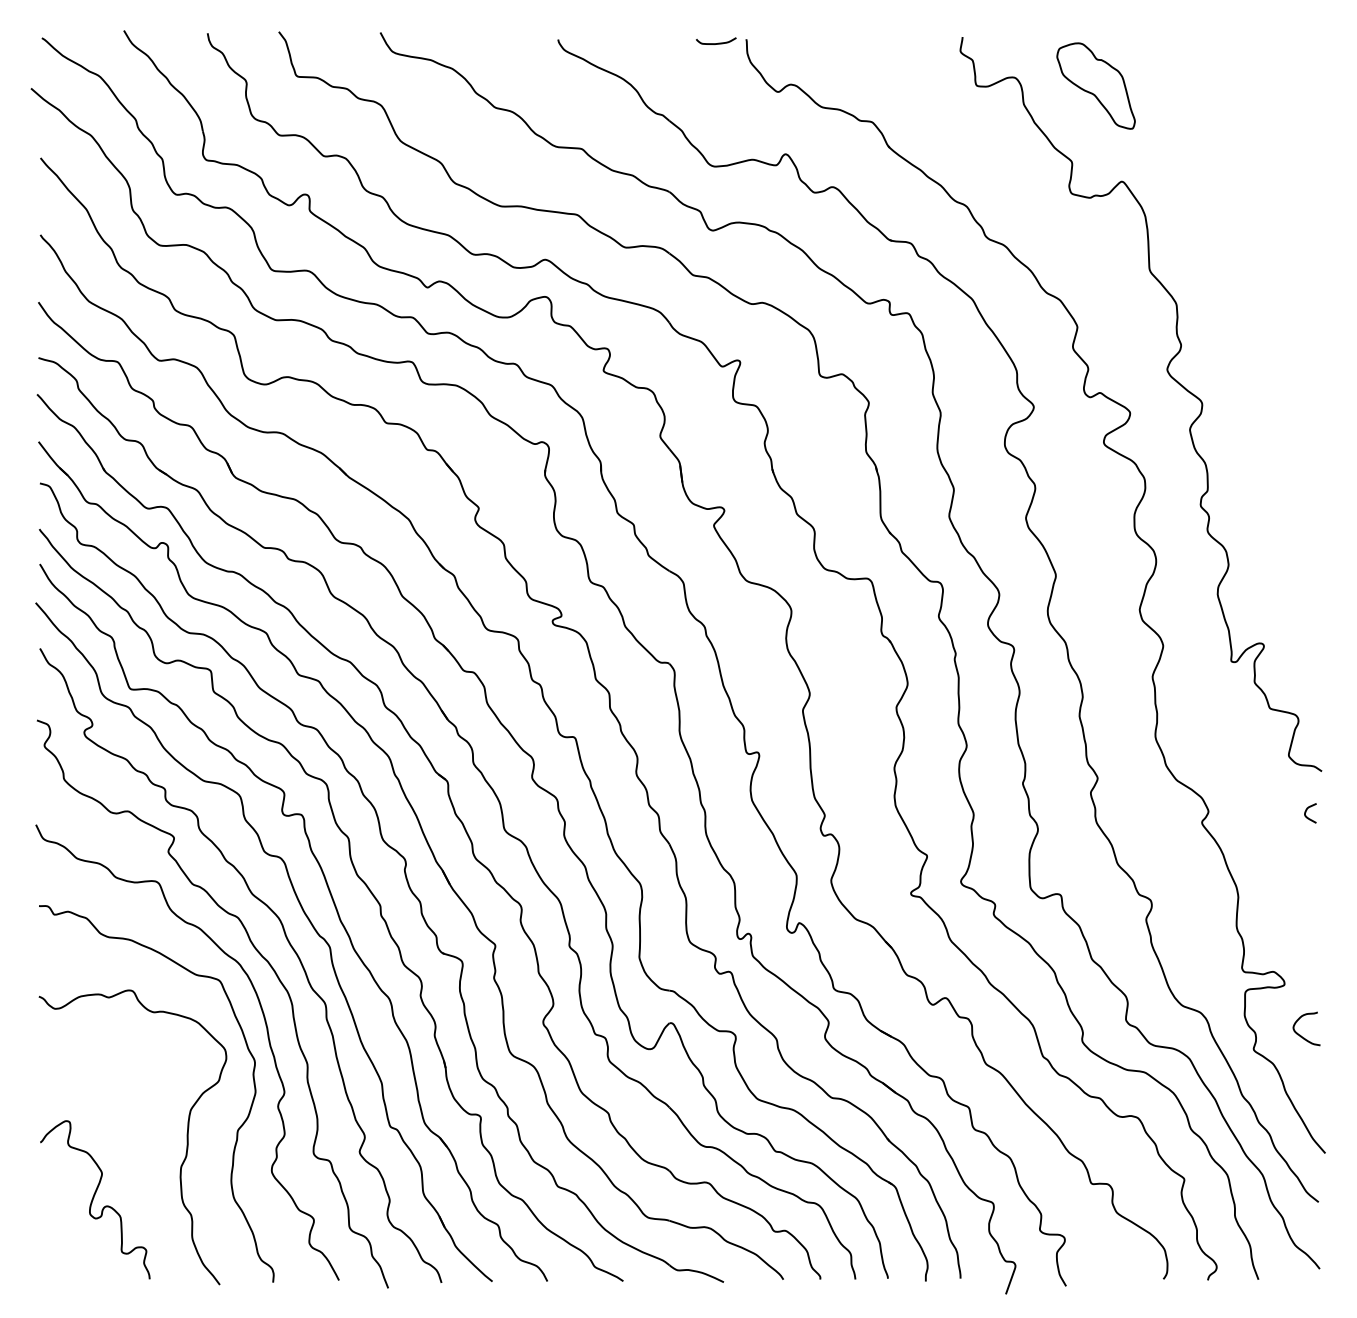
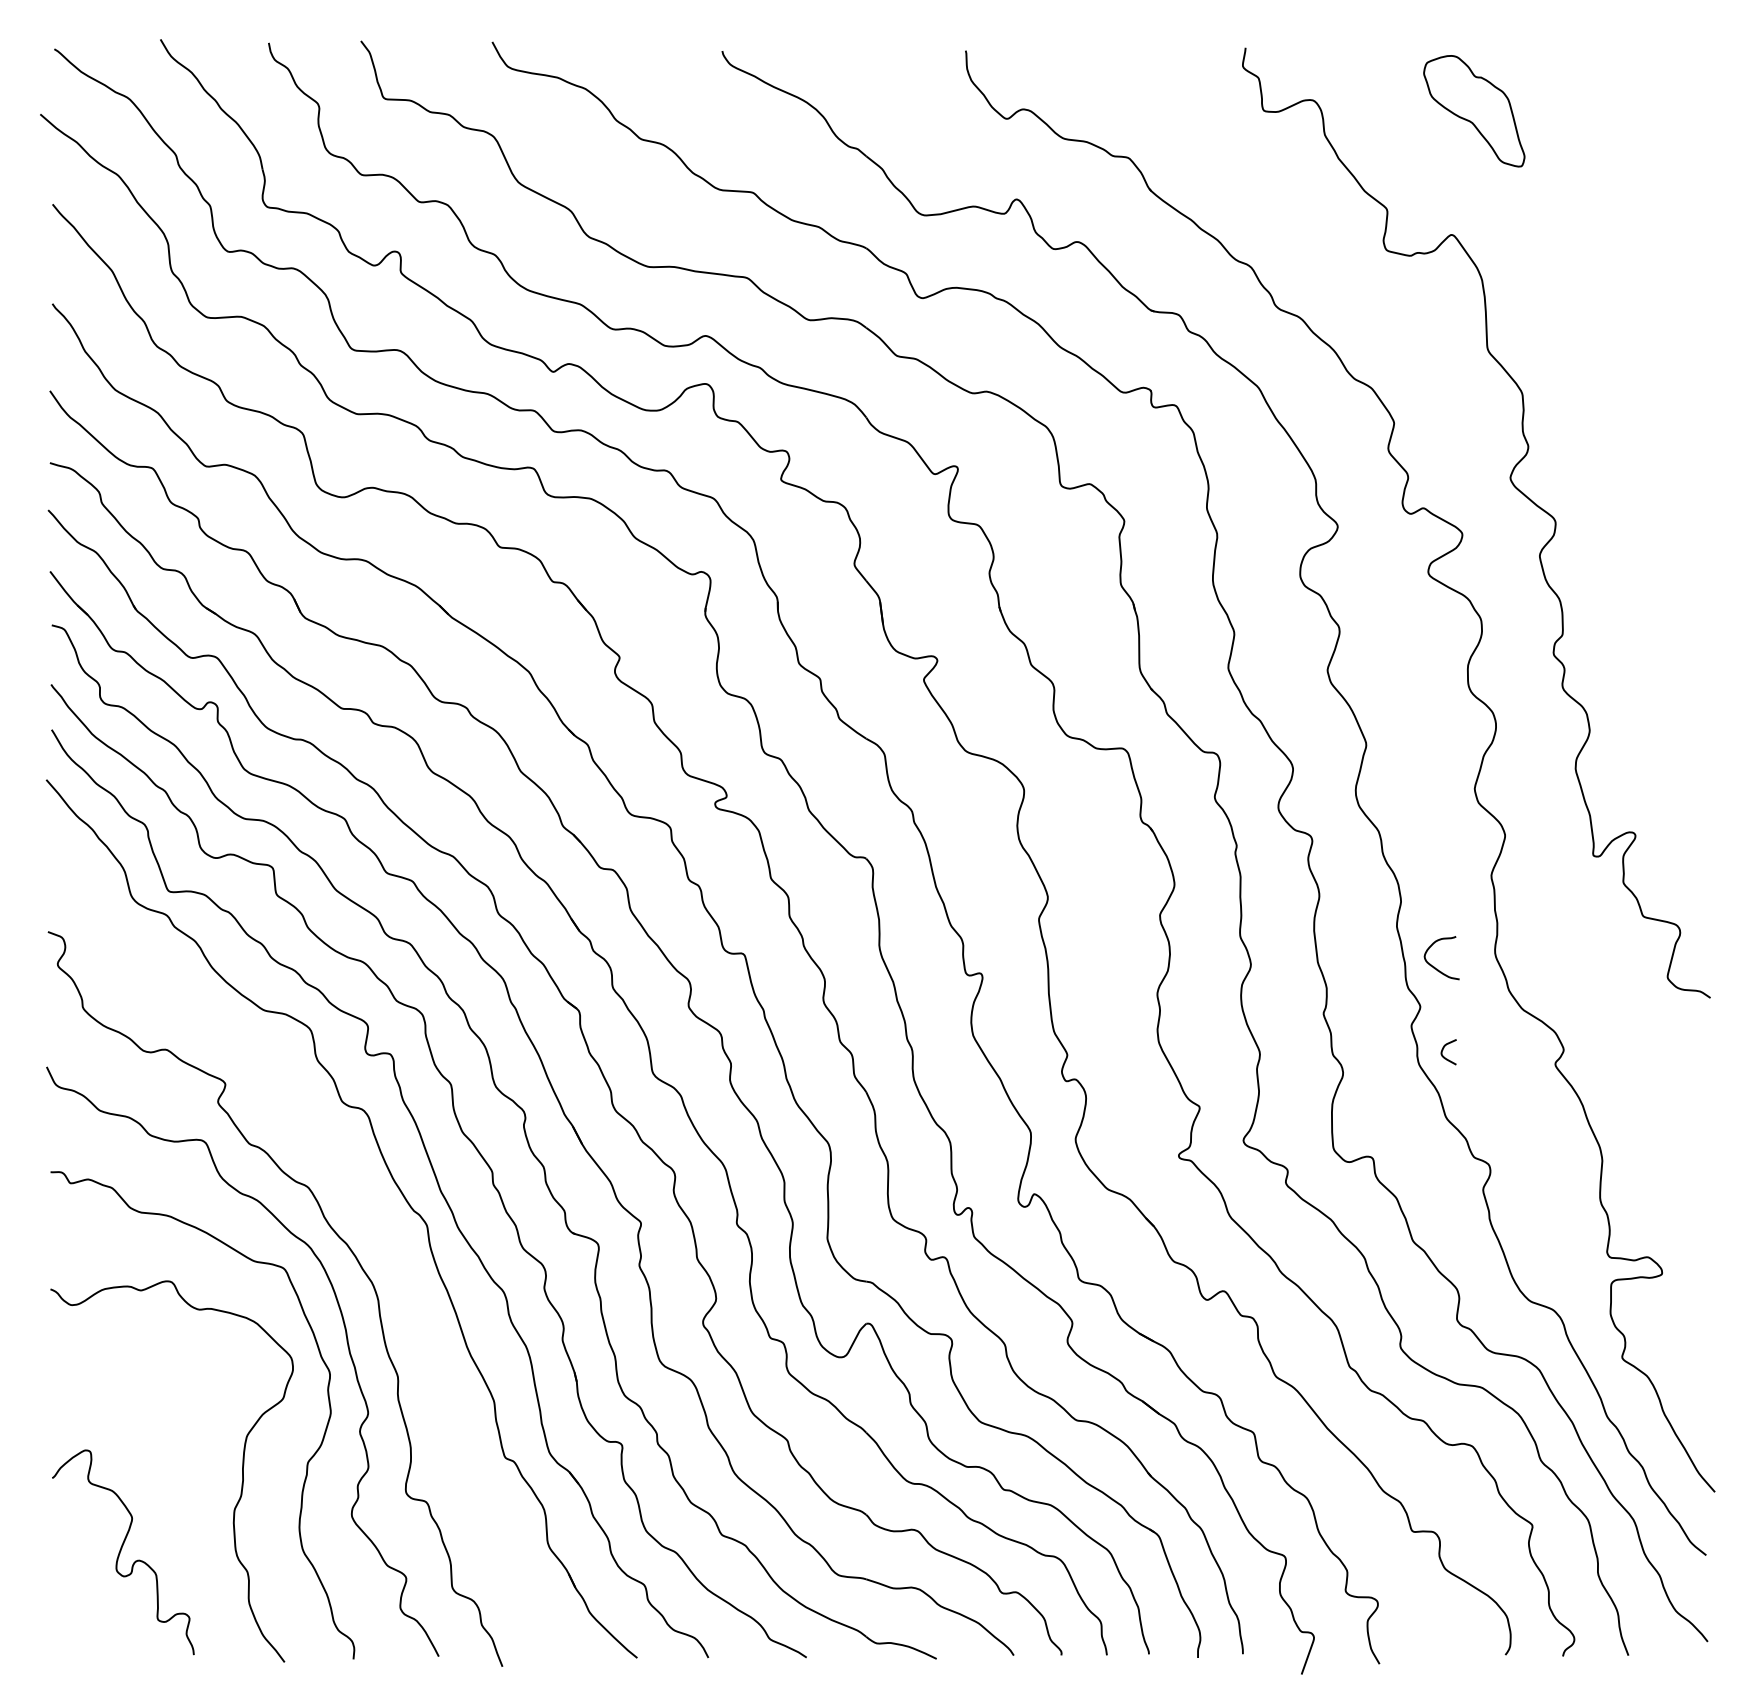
curve: (716, 42) -> (927, 55), removed
part: (1096, 86) -> (1474, 111), moved
curve: (1306, 812) -> (1443, 1050), moved
curve: (287, 941) -> (372, 1218), removed
curve: (1301, 1035) -> (1434, 966), moved

